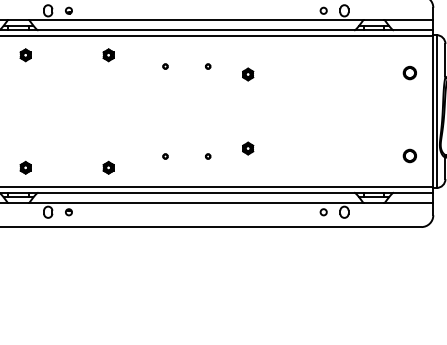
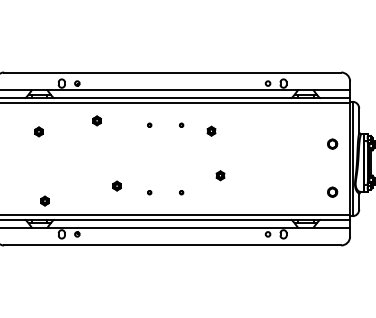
part: (25, 54) -> (38, 131), moved
part: (107, 54) -> (96, 120), moved
part: (409, 72) -> (332, 143), moved
part: (248, 148) -> (220, 175), moved
part: (107, 167) -> (116, 185), moved

